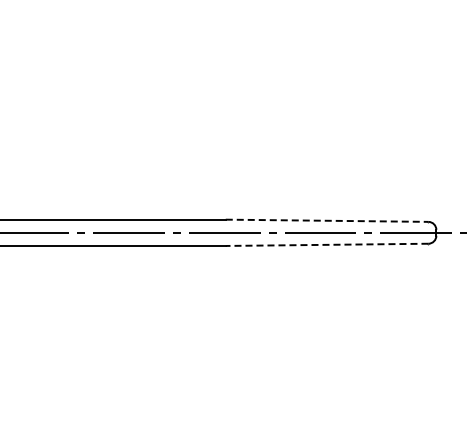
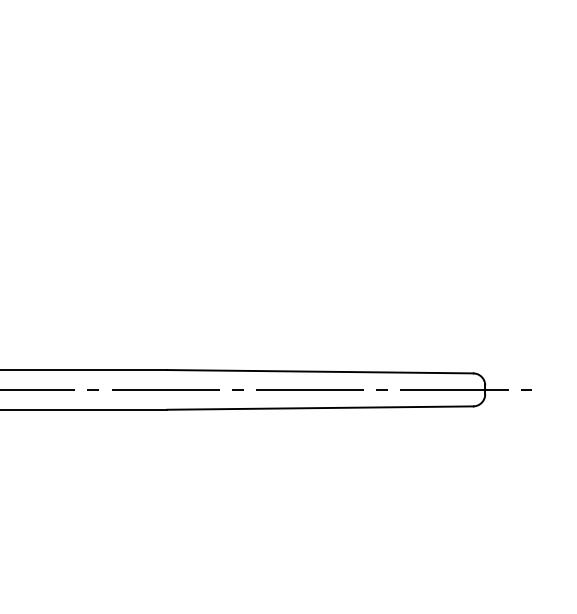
line: (327, 220) -> (320, 371), dashed -> solid
line: (326, 244) -> (319, 407), dashed -> solid

